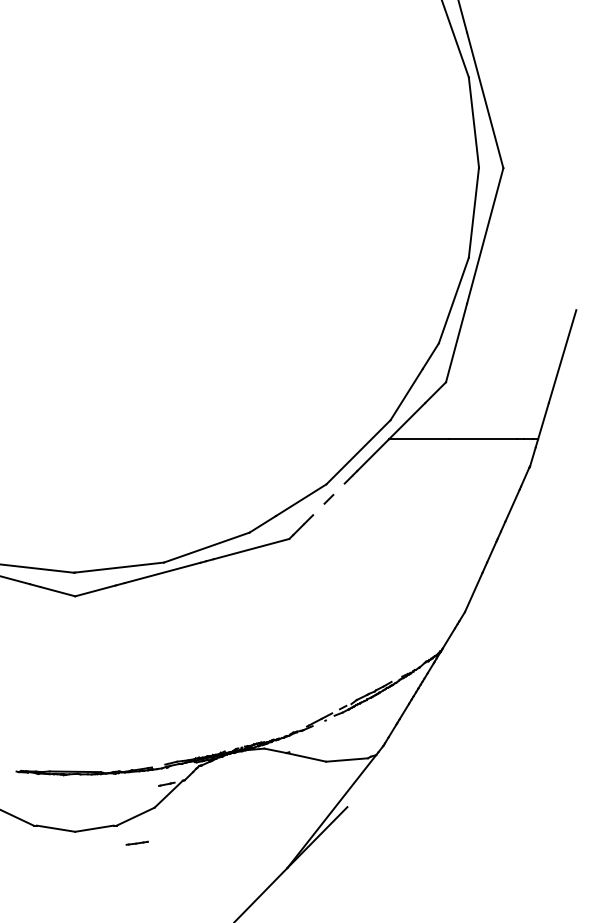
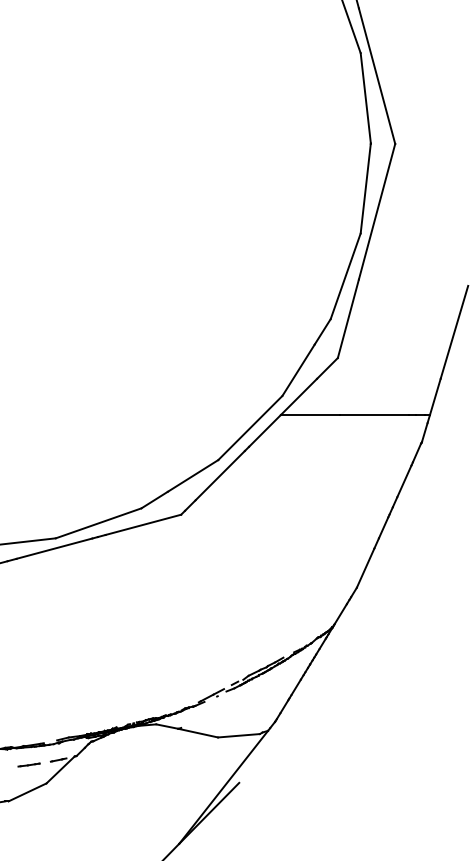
line: (328, 499) -> (220, 475), dashed -> solid
line: (136, 842) -> (28, 764), moved

